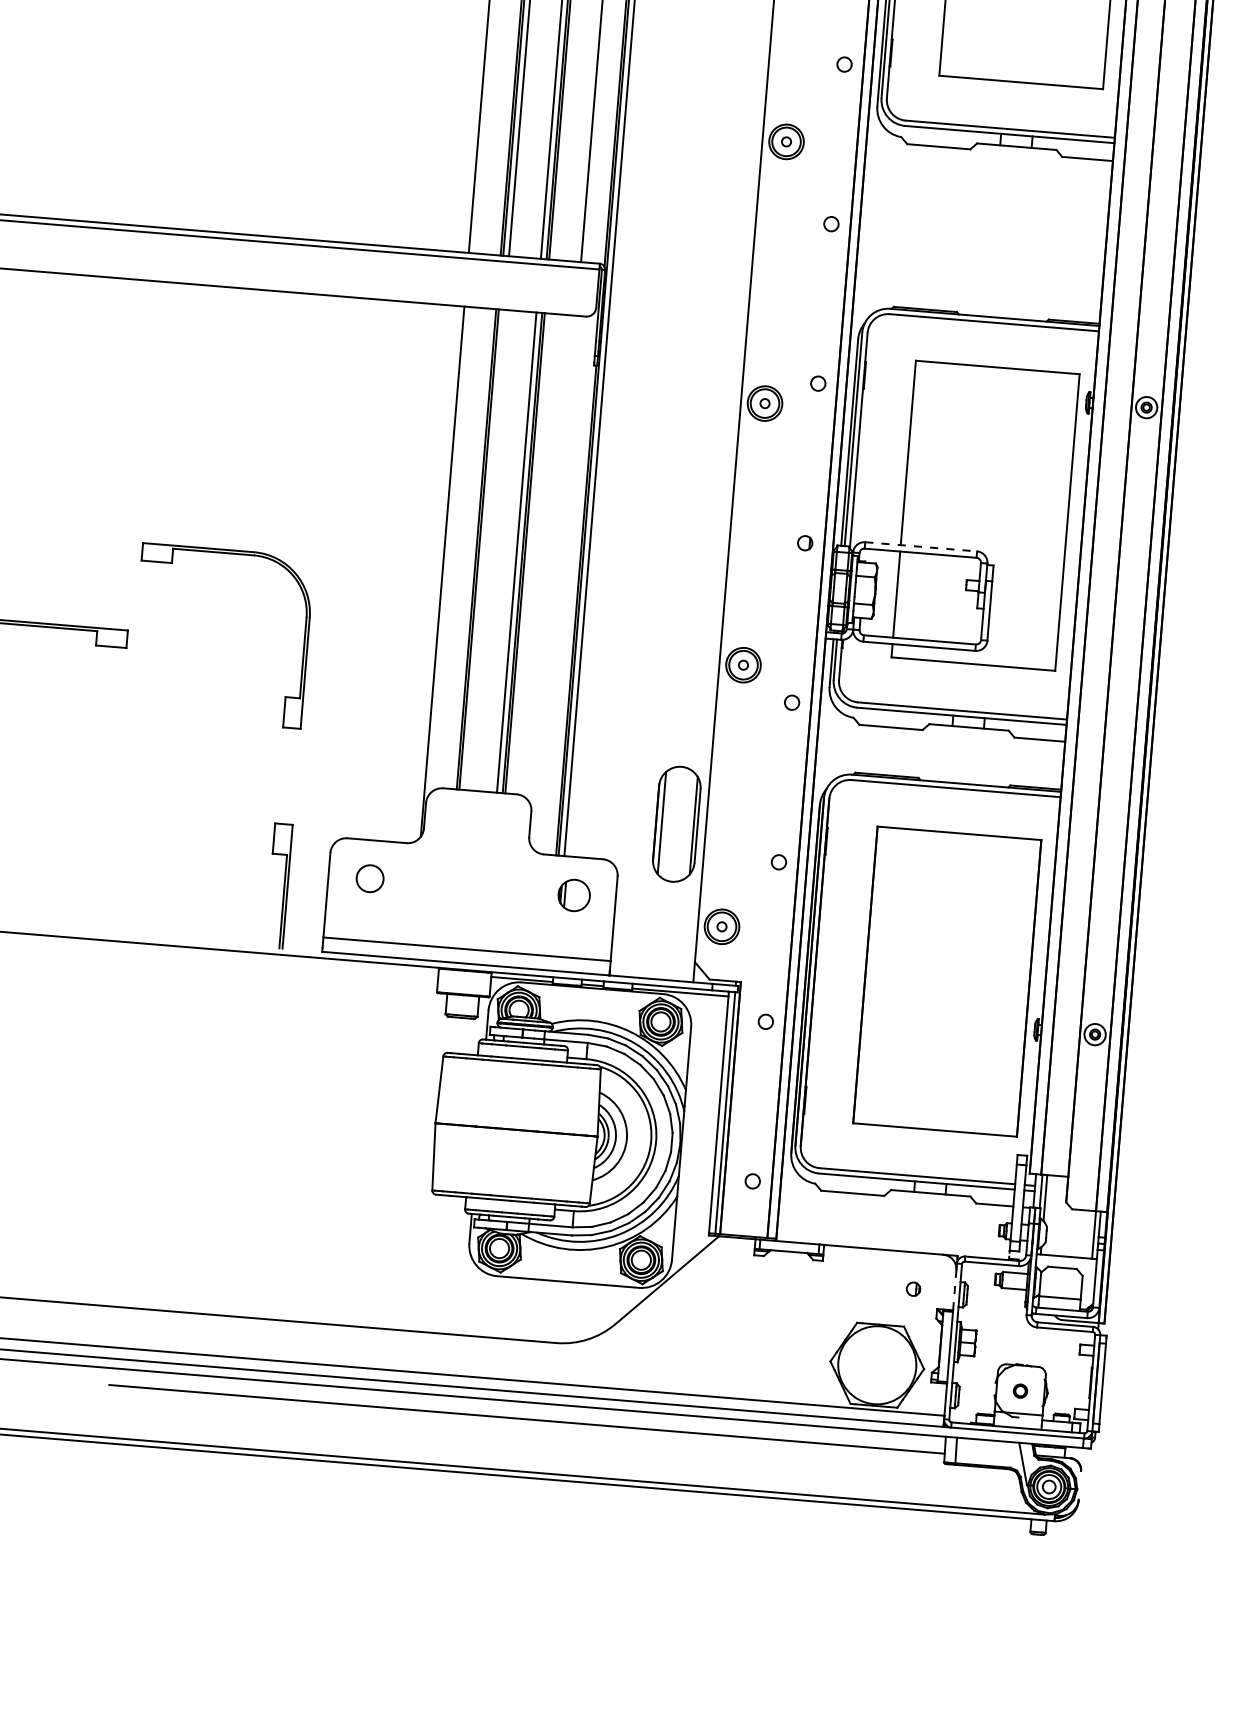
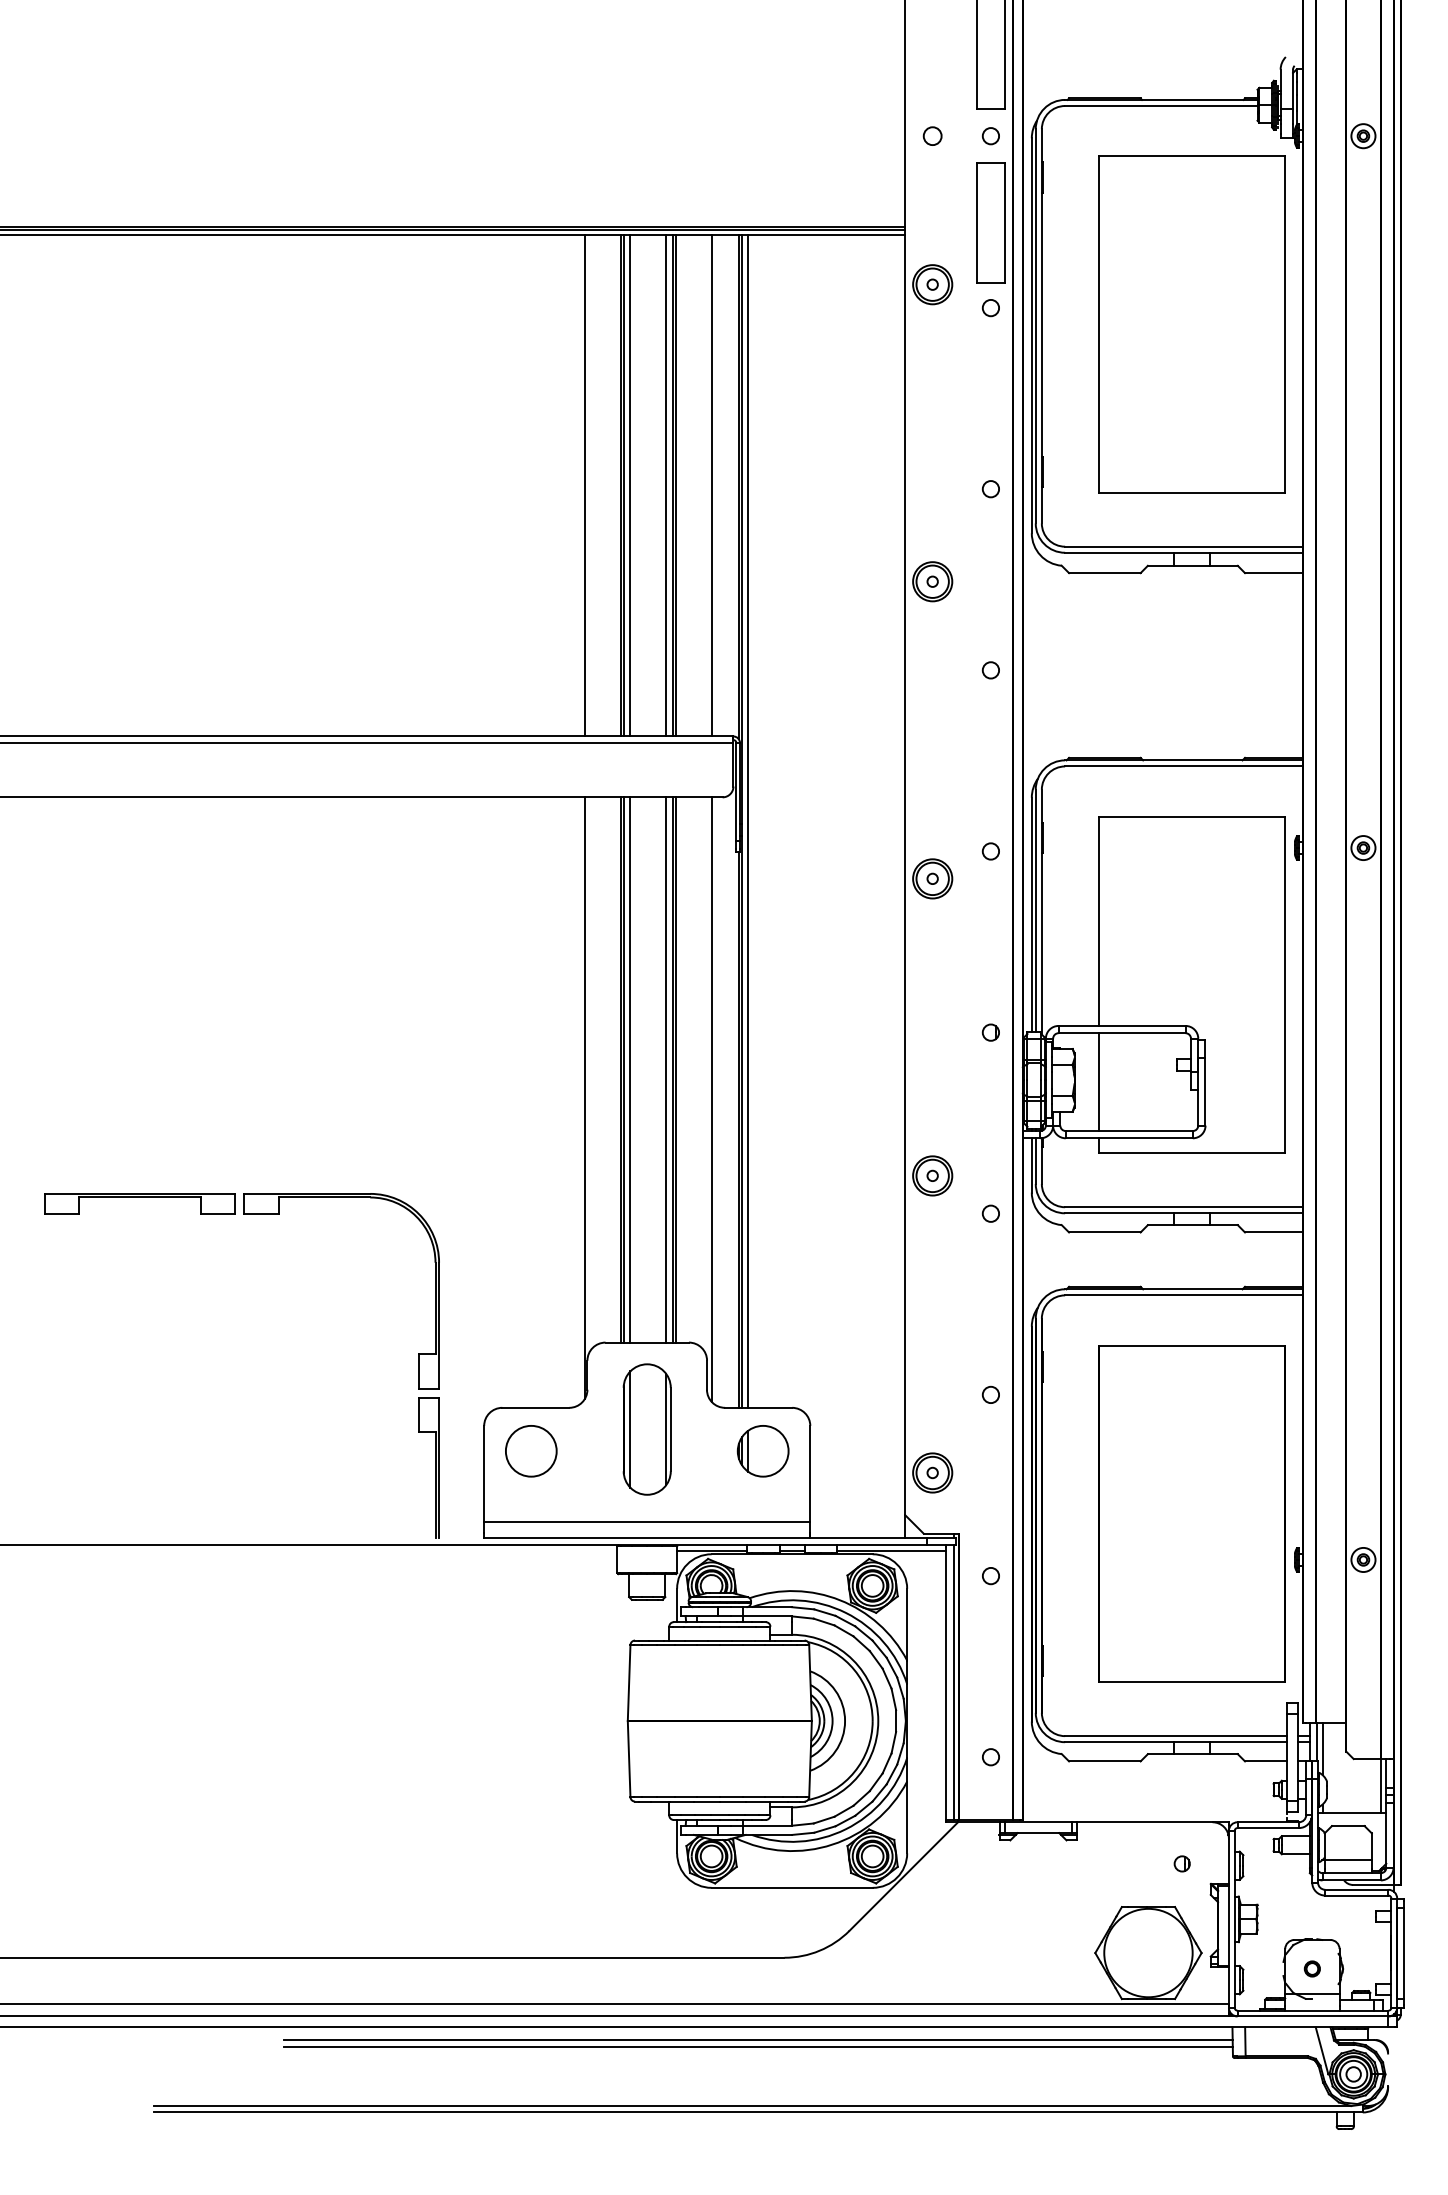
line: (921, 546) -> (1122, 1025), dashed -> solid
line: (485, 549) -> (630, 1069), added
part: (228, 553) -> (341, 1197), moved
line: (555, 581) -> (712, 1099), added
part: (676, 824) -> (646, 1429), moved
circle: (370, 878) -> (531, 1451), size x1.67
part: (573, 895) -> (762, 1451), size x1.43
line: (954, 1290) -> (1228, 1861), dashed -> solid
line: (527, 1414) -> (758, 2040), added

